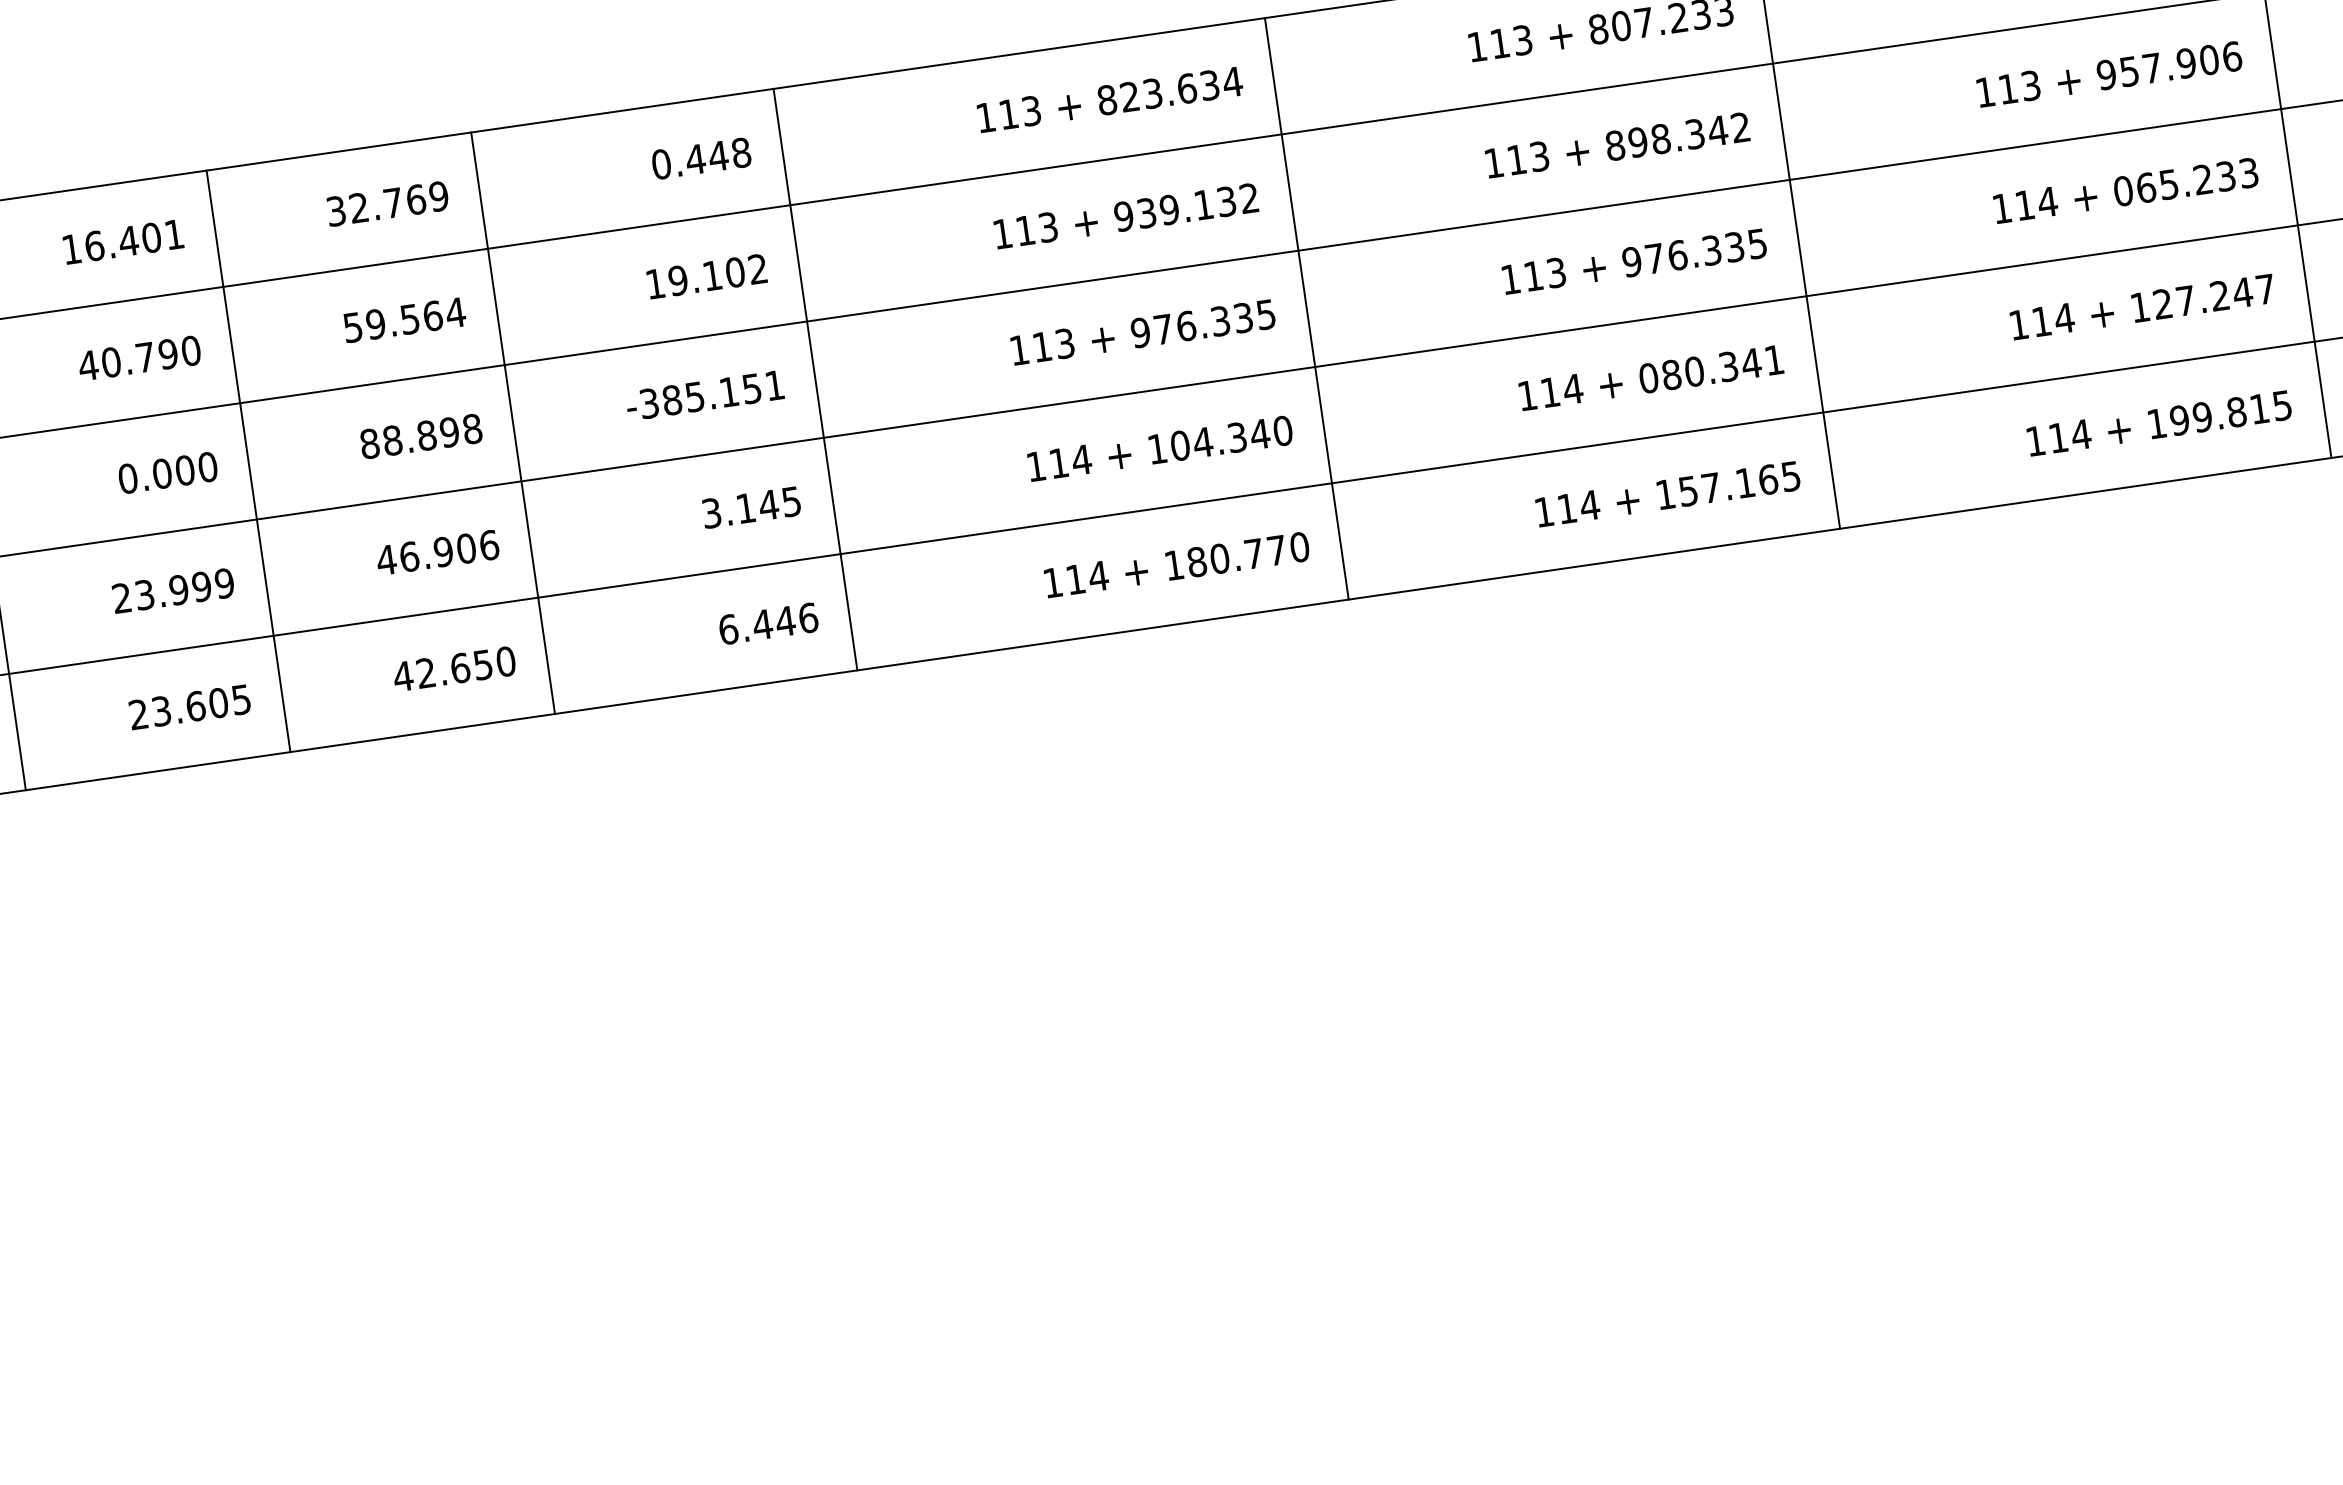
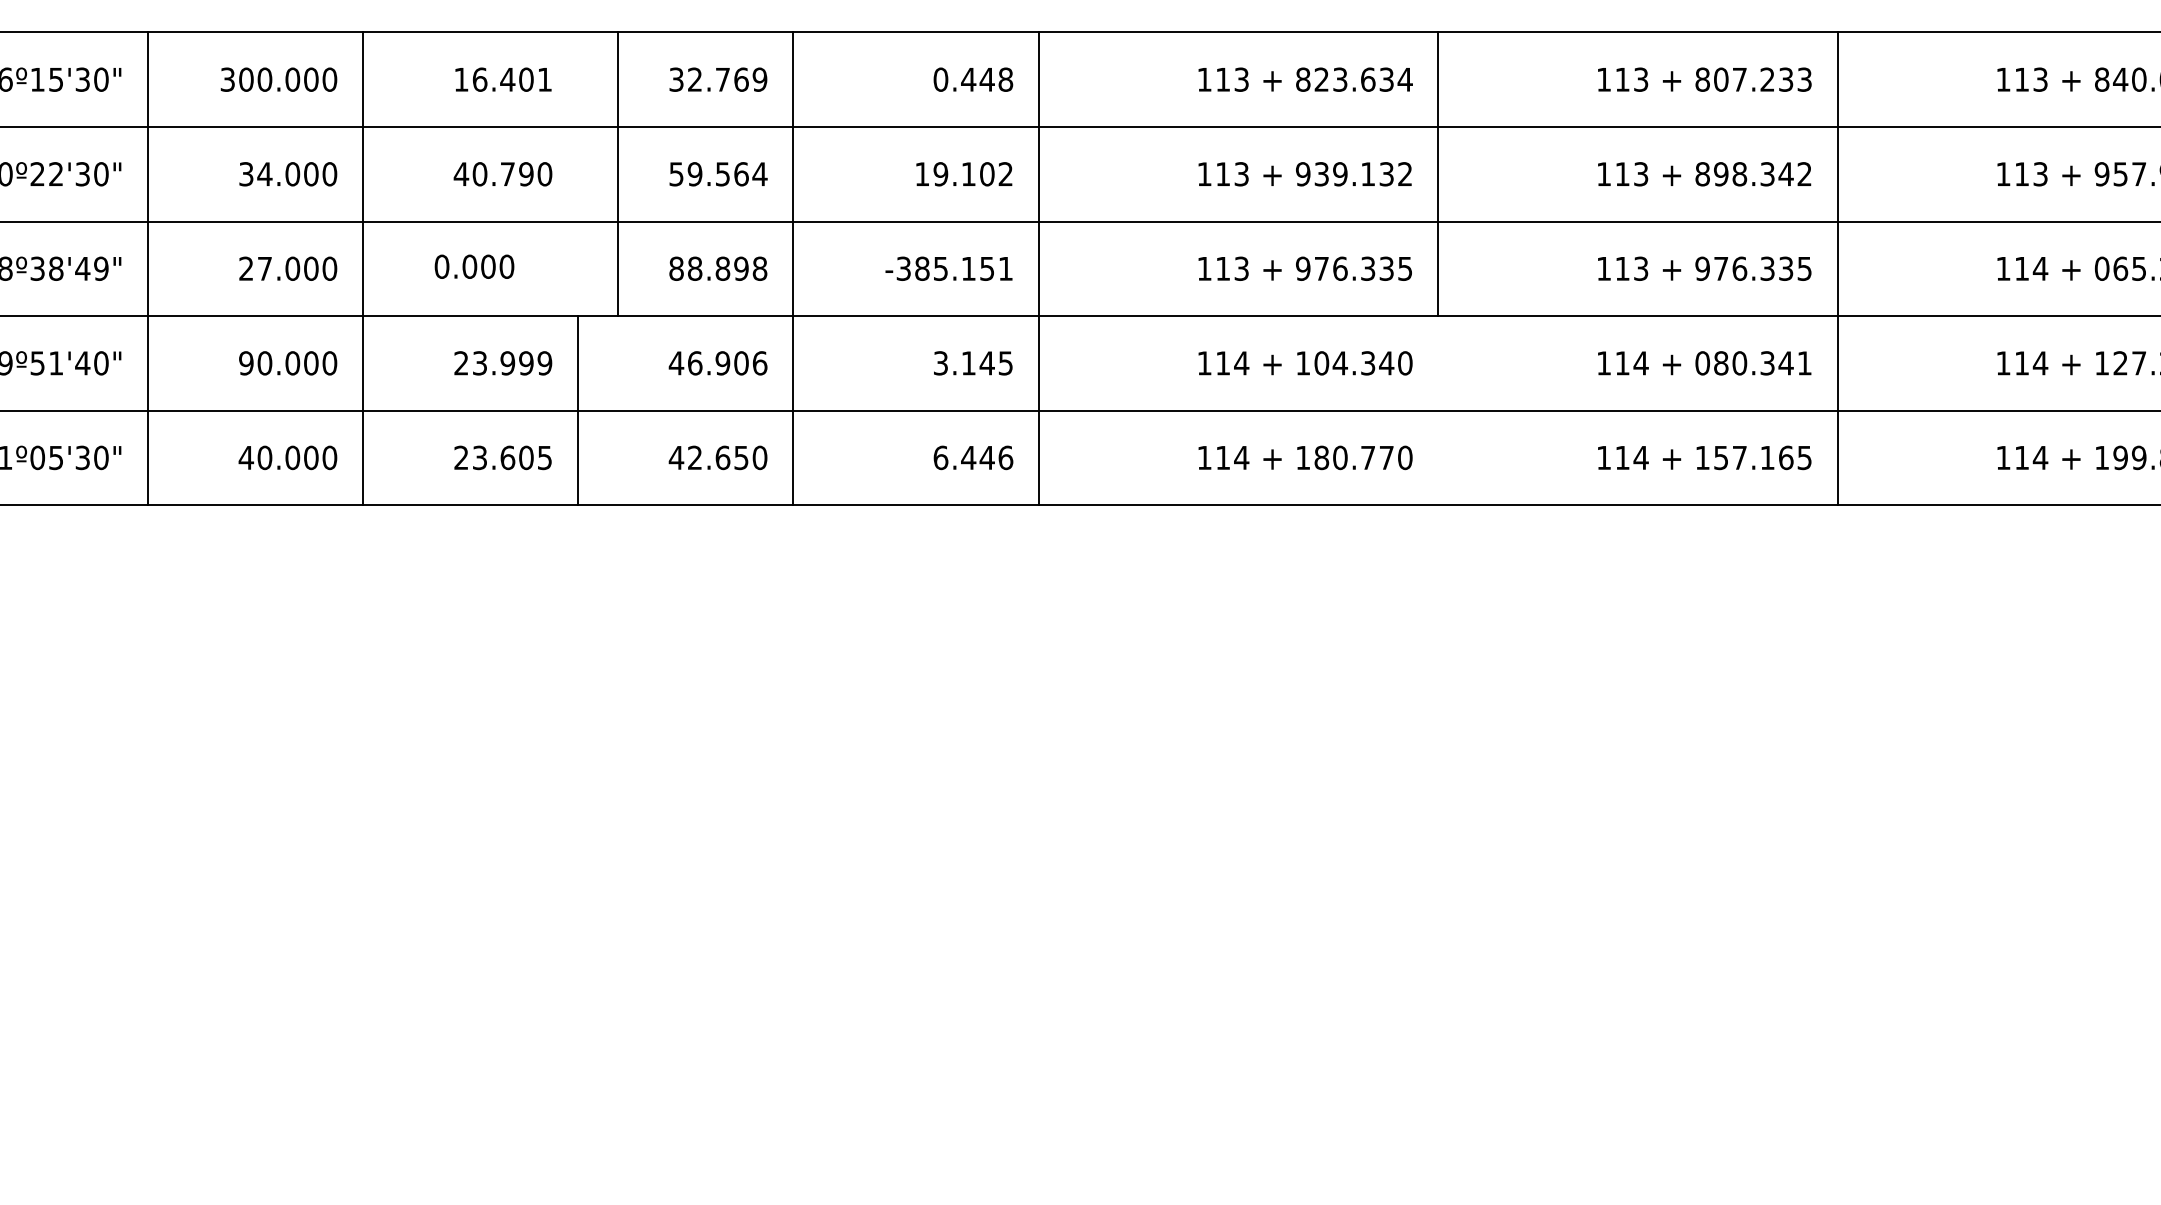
line: (231, 345) -> (617, 174), moved
text: (167, 472) -> (474, 266), moved
line: (1332, 483) -> (1438, 410), removed

